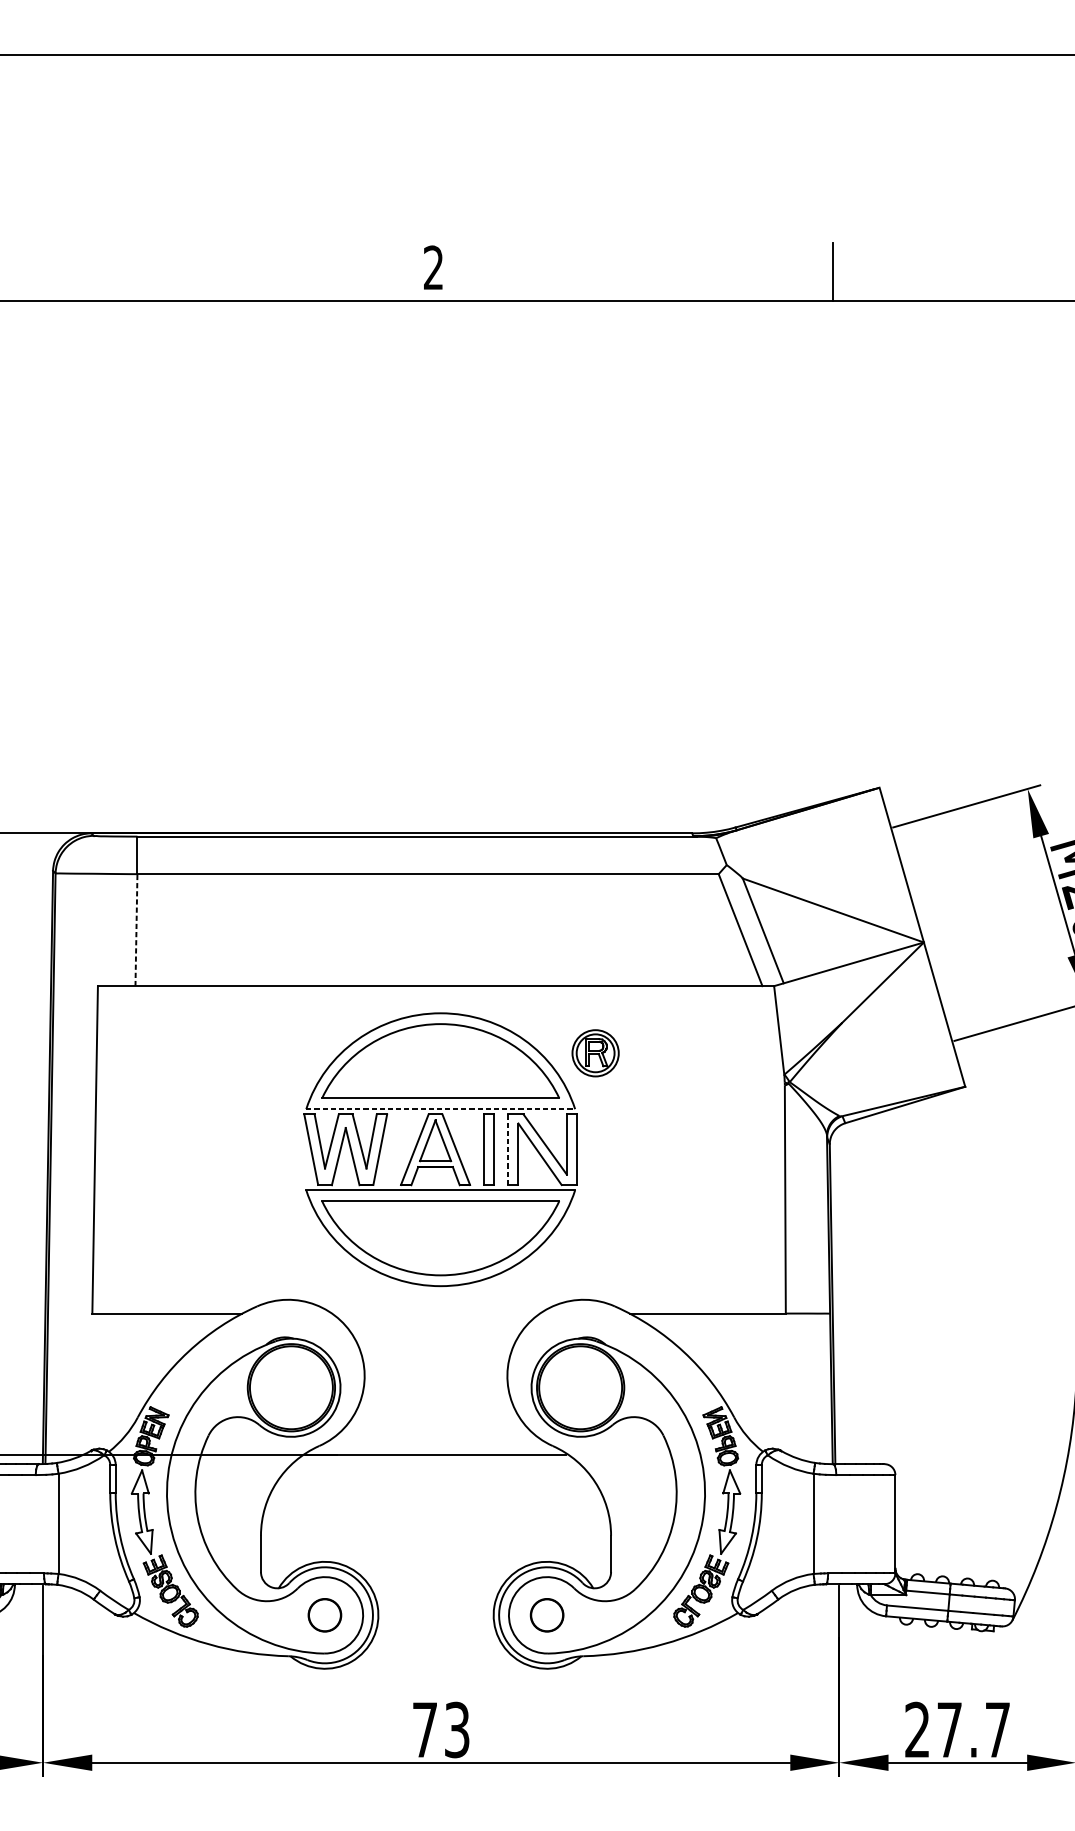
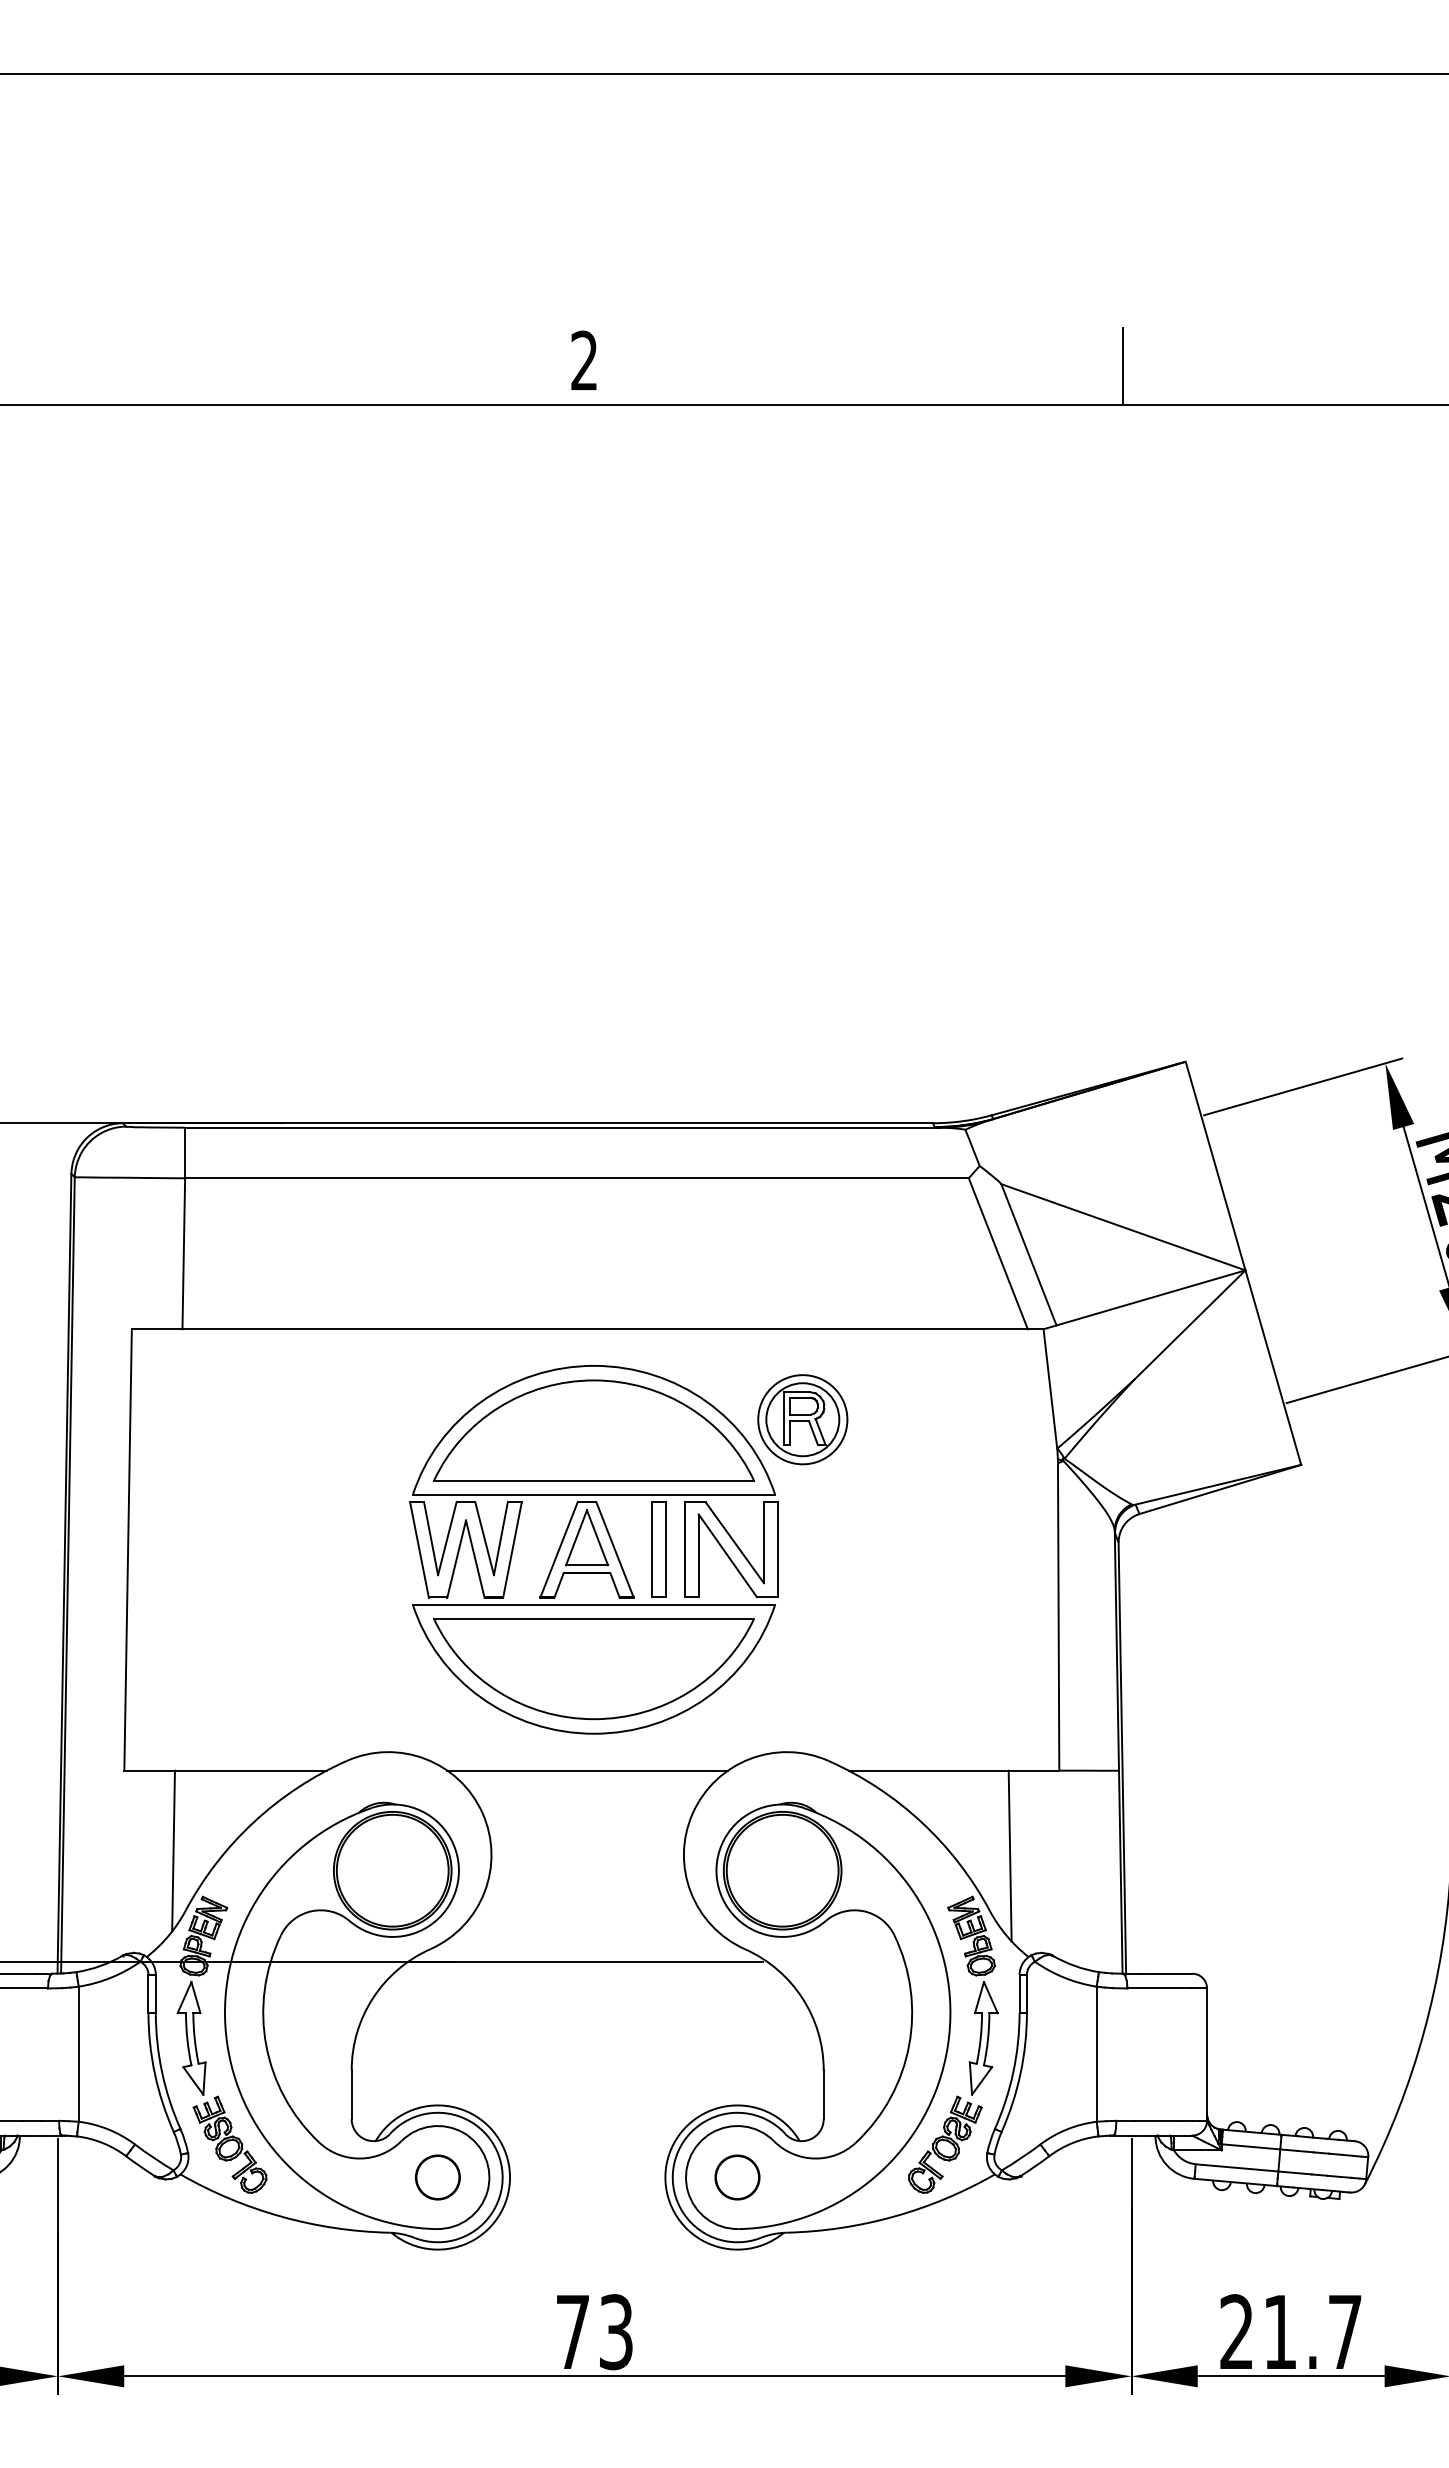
line: (136, 929) -> (183, 1253), dashed -> solid
part: (595, 1053) -> (802, 1419), size x1.43
line: (441, 1109) -> (594, 1495), dashed -> solid
line: (507, 1149) -> (684, 1549), dashed -> solid
line: (435, 1313) -> (587, 1770), added
line: (128, 1372) -> (173, 1850), added
line: (748, 1376) -> (1009, 1855), added
text: (949, 1729) -> (1280, 2331), 27.7 -> 21.7

